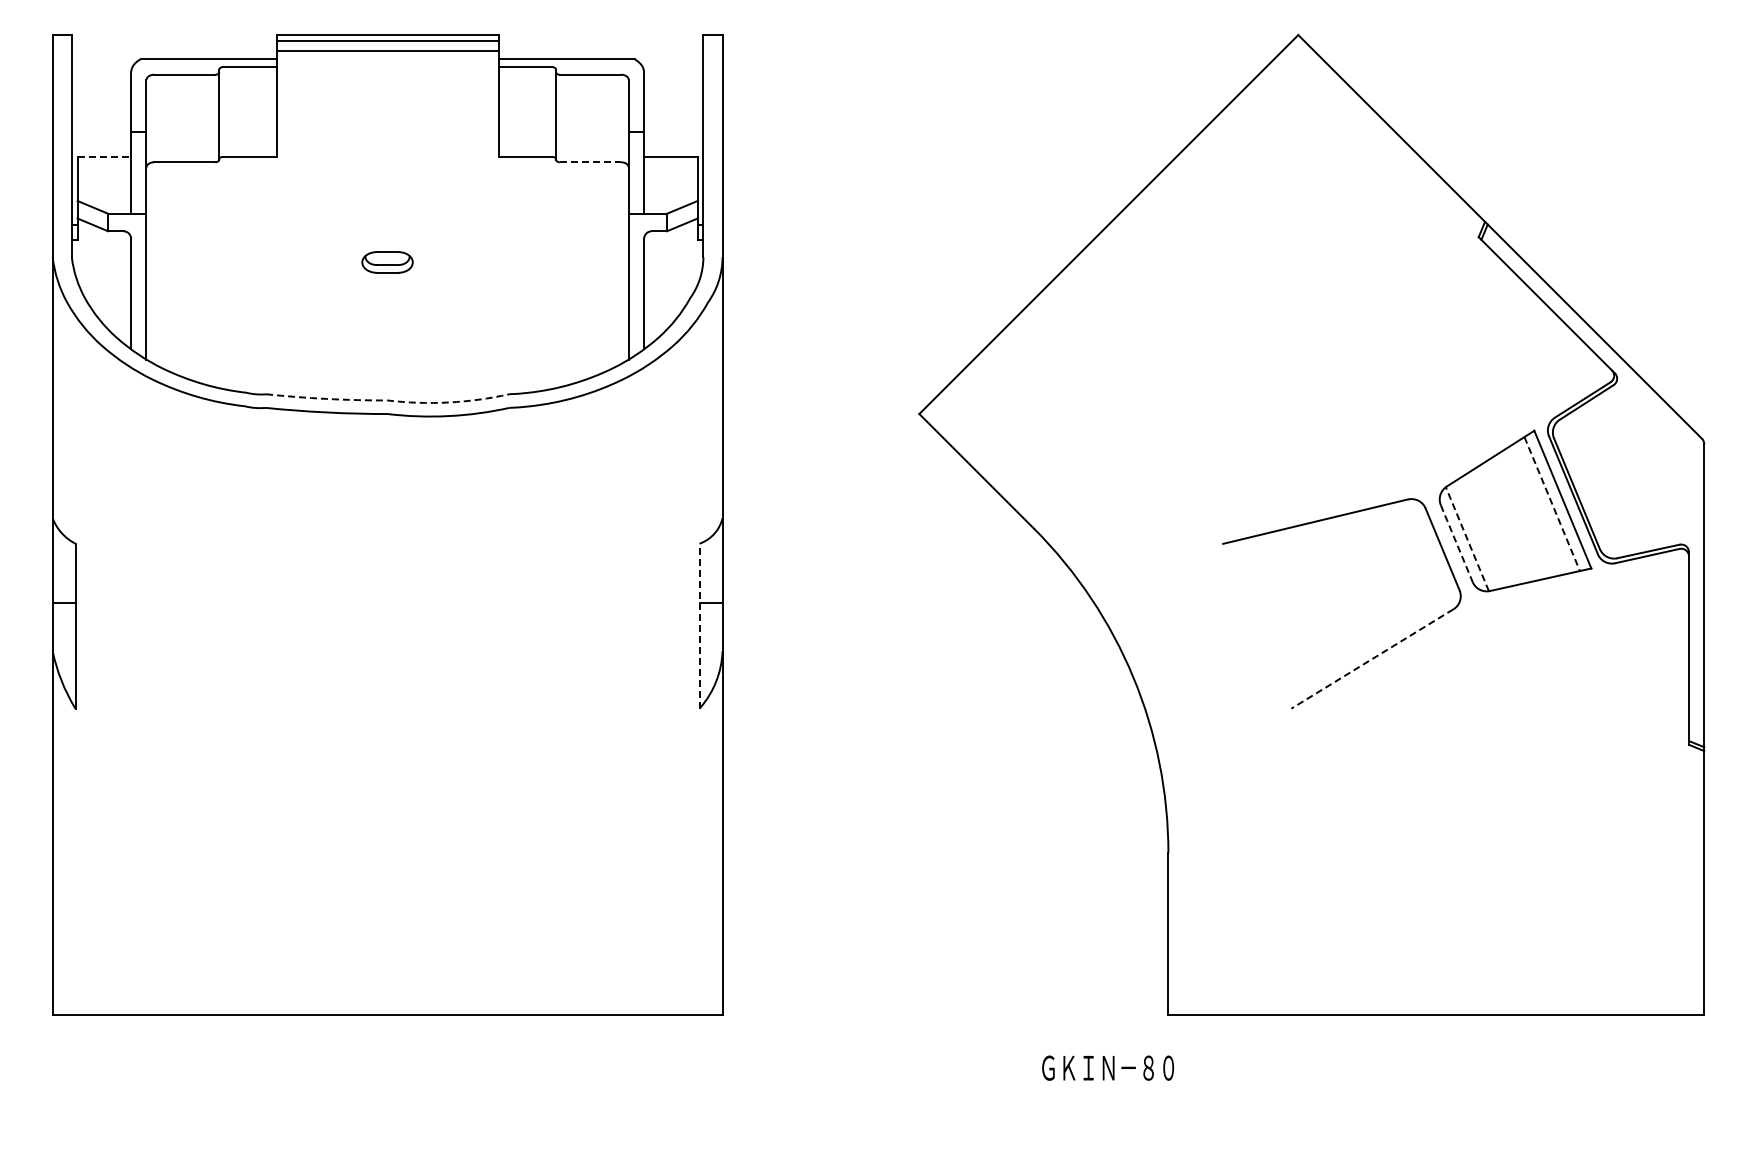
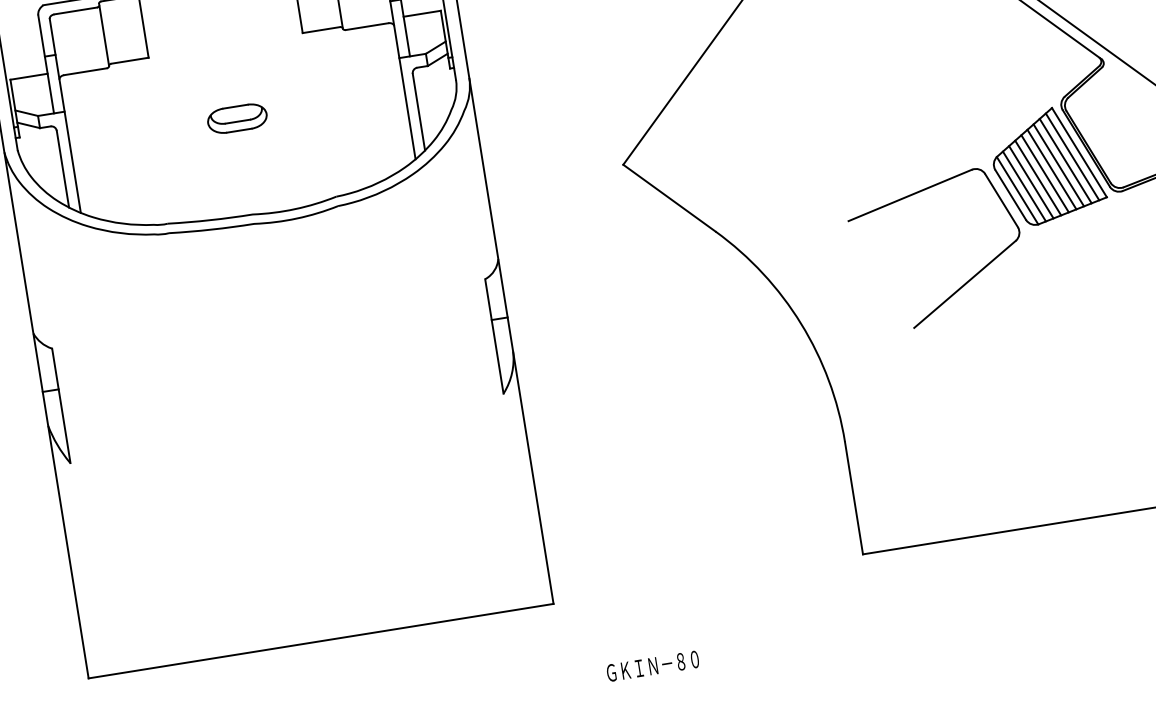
line: (104, 156) -> (29, 76), dashed -> solid
line: (590, 162) -> (367, 26), dashed -> solid
part: (387, 262) -> (237, 118), size x1.67
line: (391, 400) -> (255, 214), dashed -> solid
line: (1552, 504) -> (1072, 157), dashed -> solid
line: (1541, 508) -> (1065, 161), added
line: (1530, 512) -> (1058, 165), added
line: (1519, 516) -> (1051, 169), added
line: (1509, 521) -> (1044, 173), added
line: (1499, 525) -> (1038, 177), added
line: (1488, 530) -> (1031, 182), added
line: (1477, 534) -> (1024, 186), added
line: (1467, 538) -> (1017, 190), dashed -> solid
line: (1456, 544) -> (1010, 195), dashed -> solid
line: (699, 625) -> (494, 336), dashed -> solid
line: (1371, 659) -> (964, 284), dashed -> solid
text: (1107, 1067) -> (652, 665), moved

